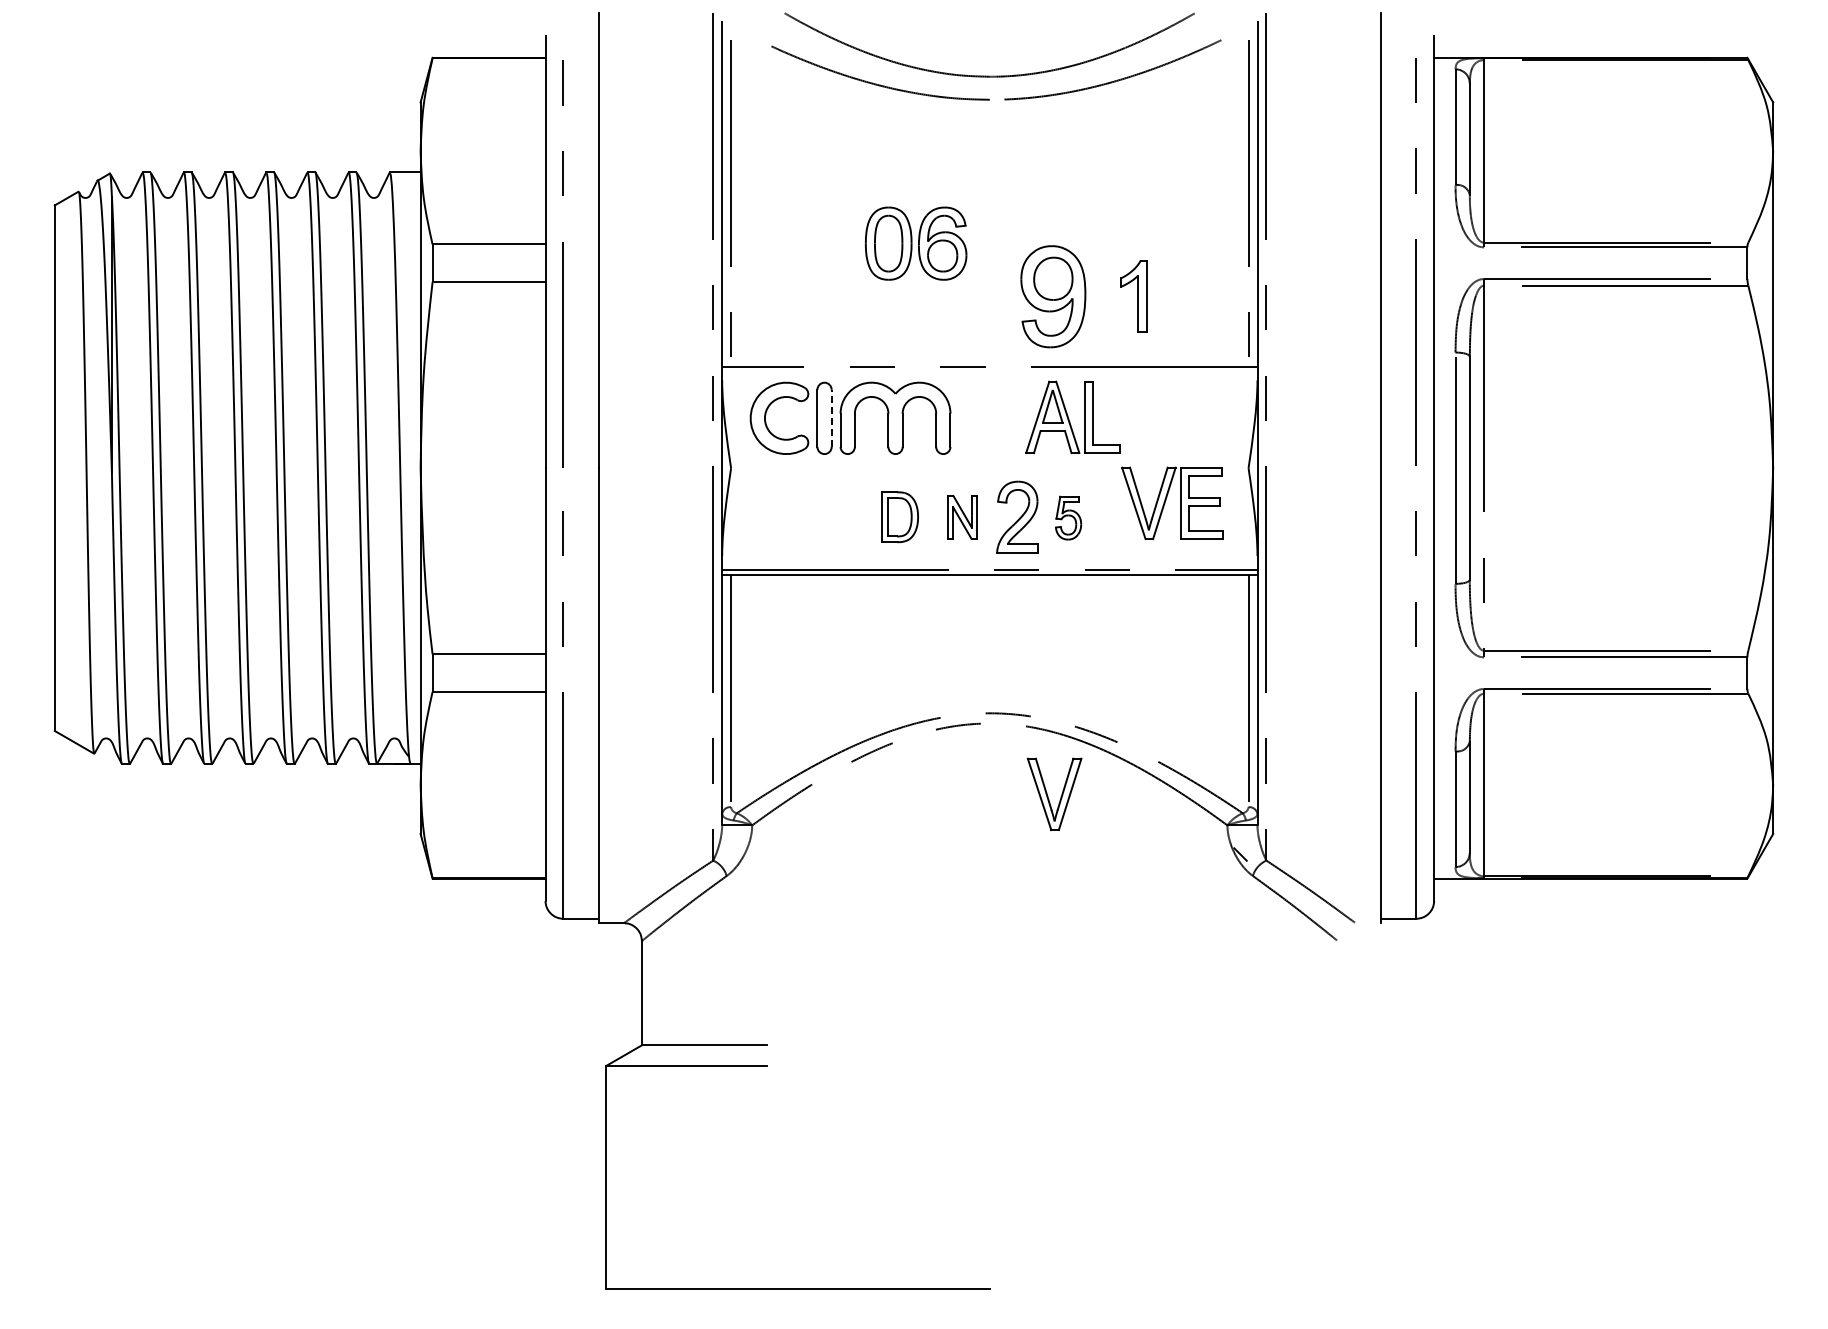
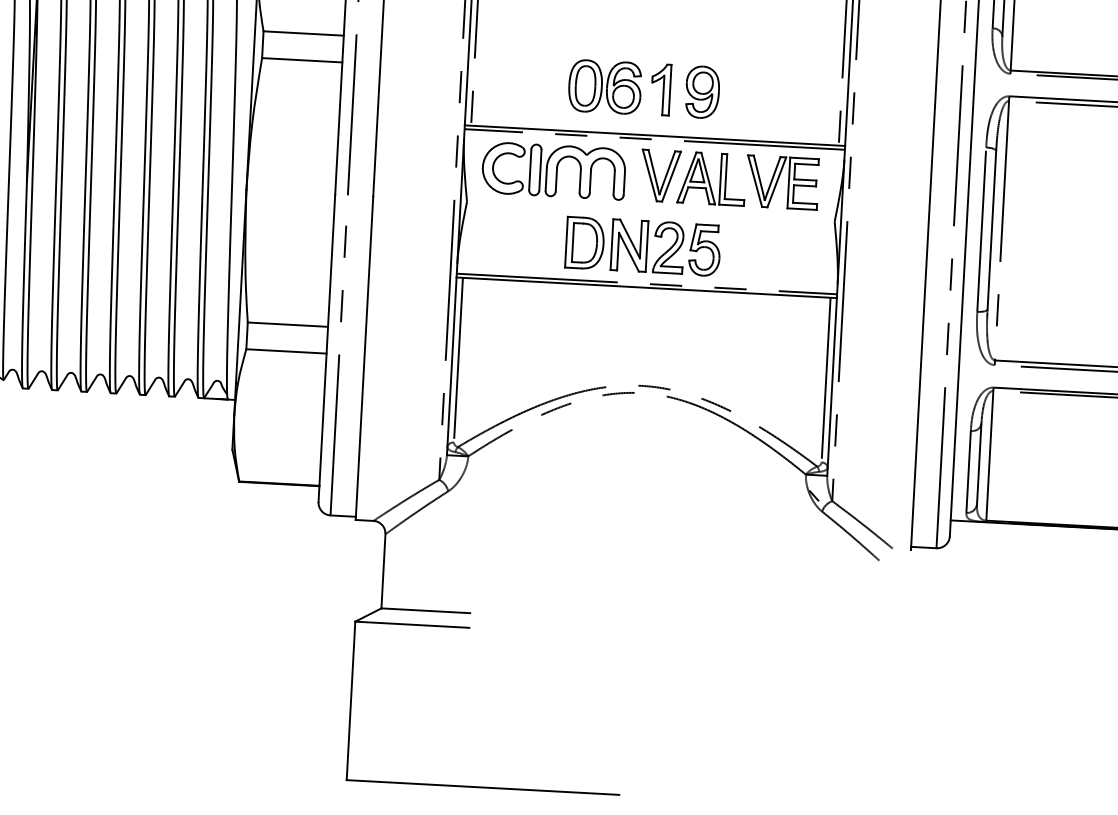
part: (916, 243) -> (605, 86), moved
part: (1053, 296) -> (702, 92), size x0.71
part: (1133, 296) -> (660, 89), moved
line: (989, 361) -> (654, 135), added
line: (831, 418) -> (540, 170), dashed -> solid
part: (1166, 500) -> (778, 180), moved
part: (899, 516) -> (584, 242), size x1.43
part: (962, 517) -> (629, 245), size x1.67
part: (1068, 517) -> (704, 249), size x1.67
part: (1048, 796) -> (656, 177), moved

